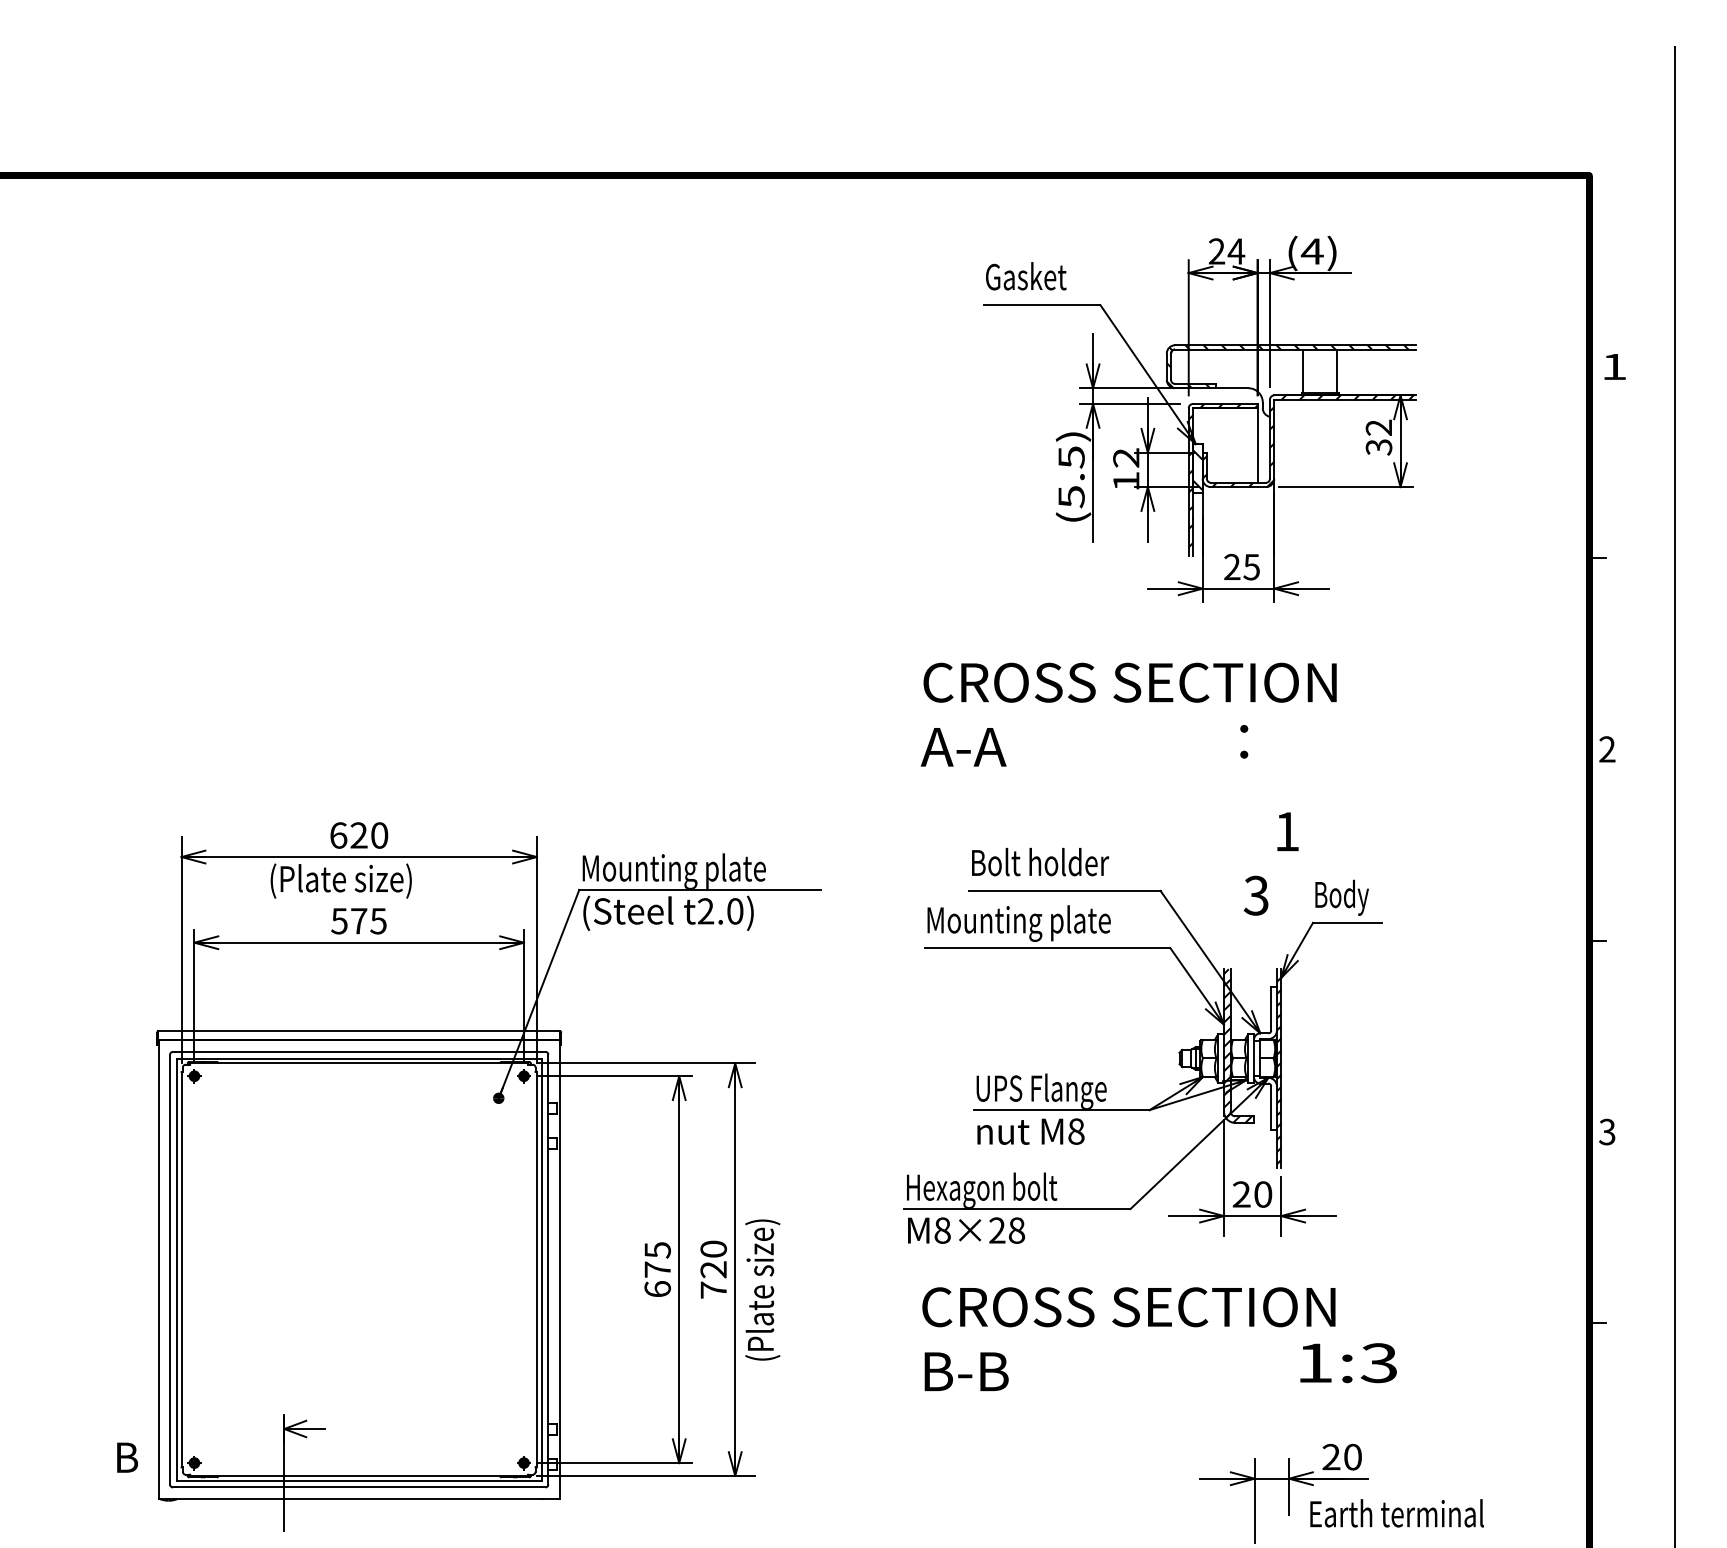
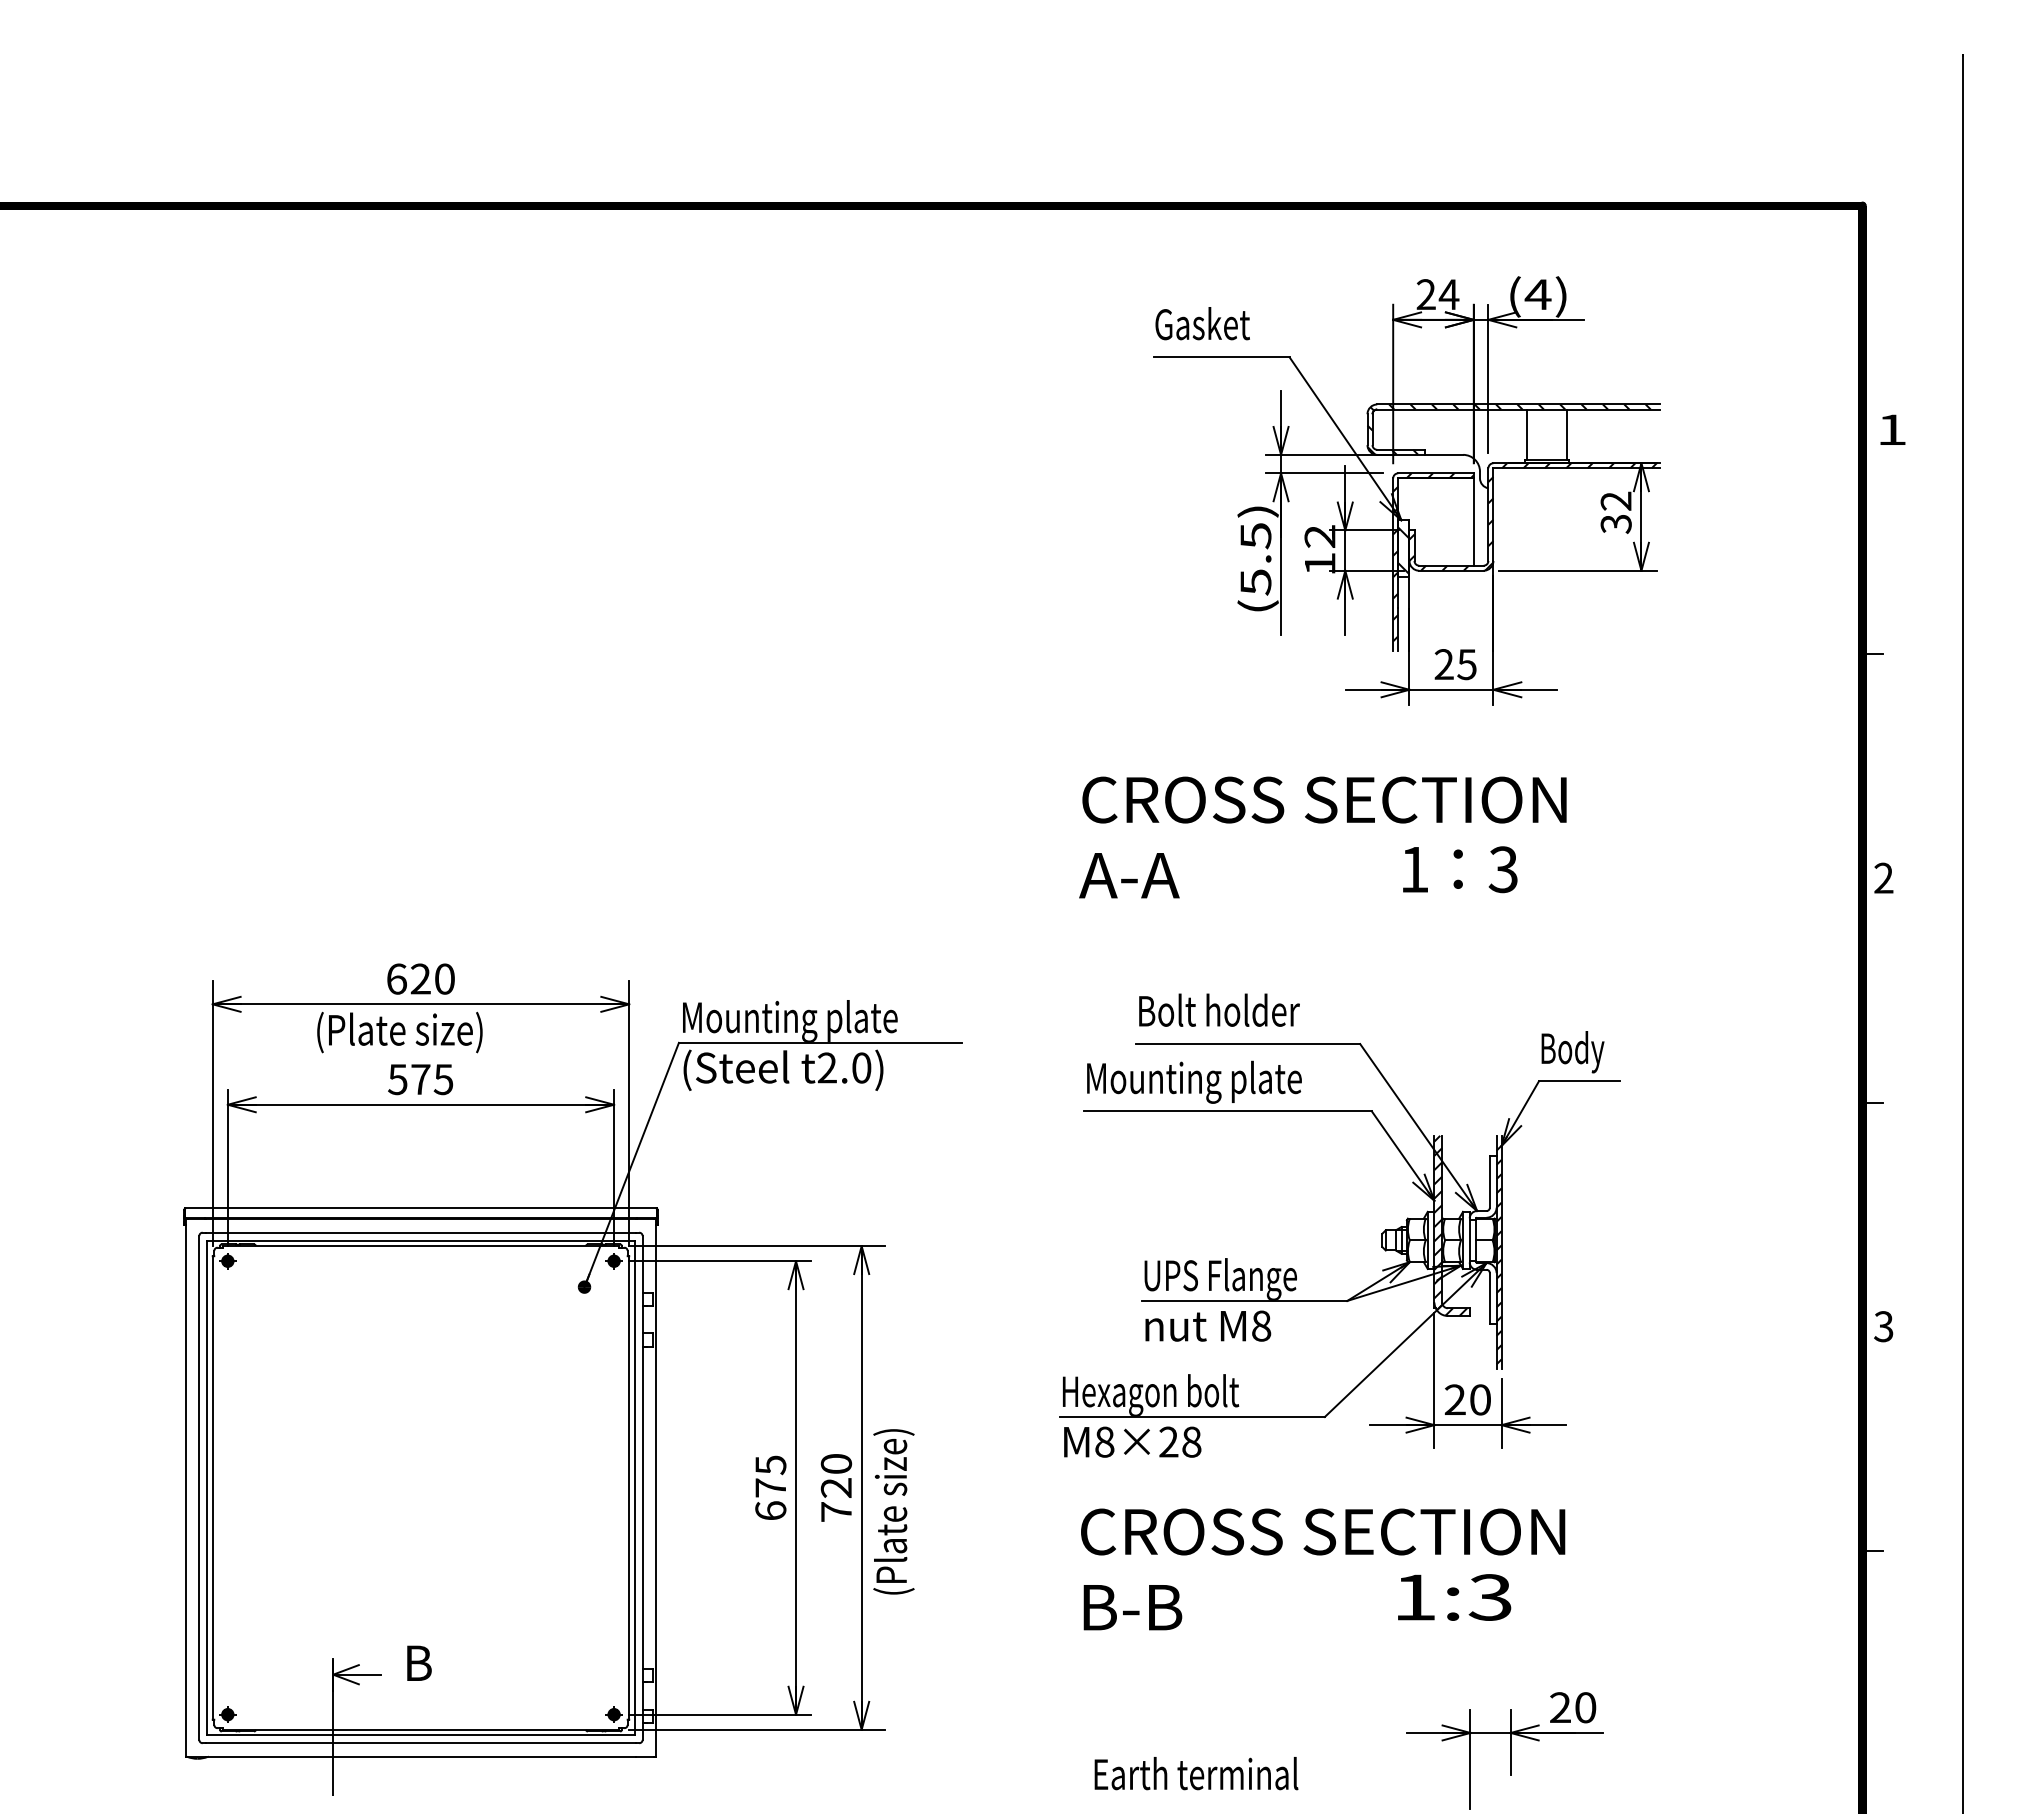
text: (1287, 831) -> (1415, 869), moved
text: (1255, 895) -> (1502, 869), moved
text: (1348, 1363) -> (1454, 1597), moved
text: (127, 1456) -> (419, 1662), moved
text: (1397, 1513) -> (1196, 1773), moved

